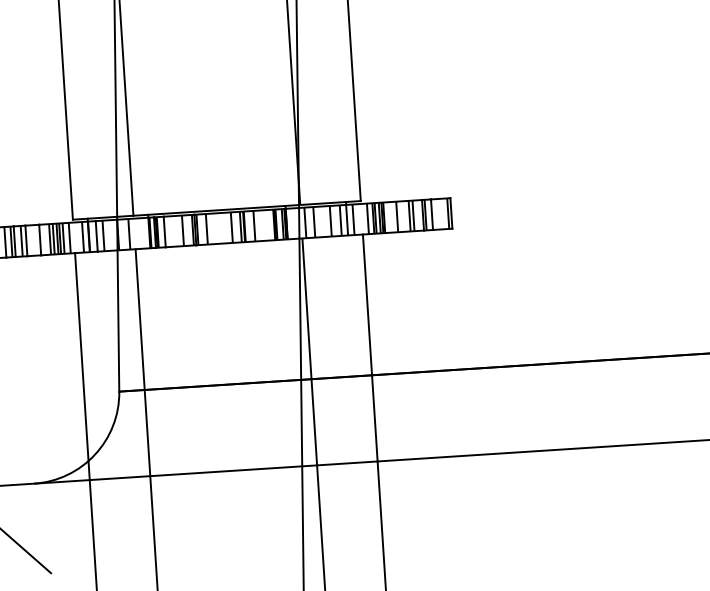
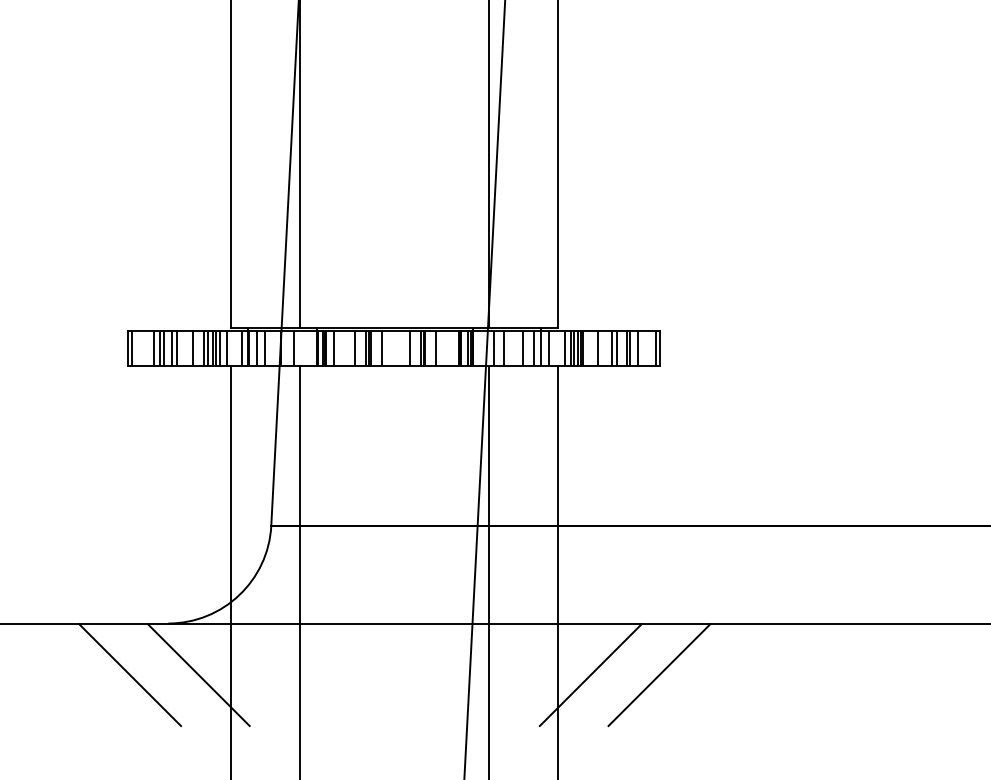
line: (469, 500) -> (659, 674), added
line: (409, 504) -> (590, 674), added
line: (63, 526) -> (198, 674), added

